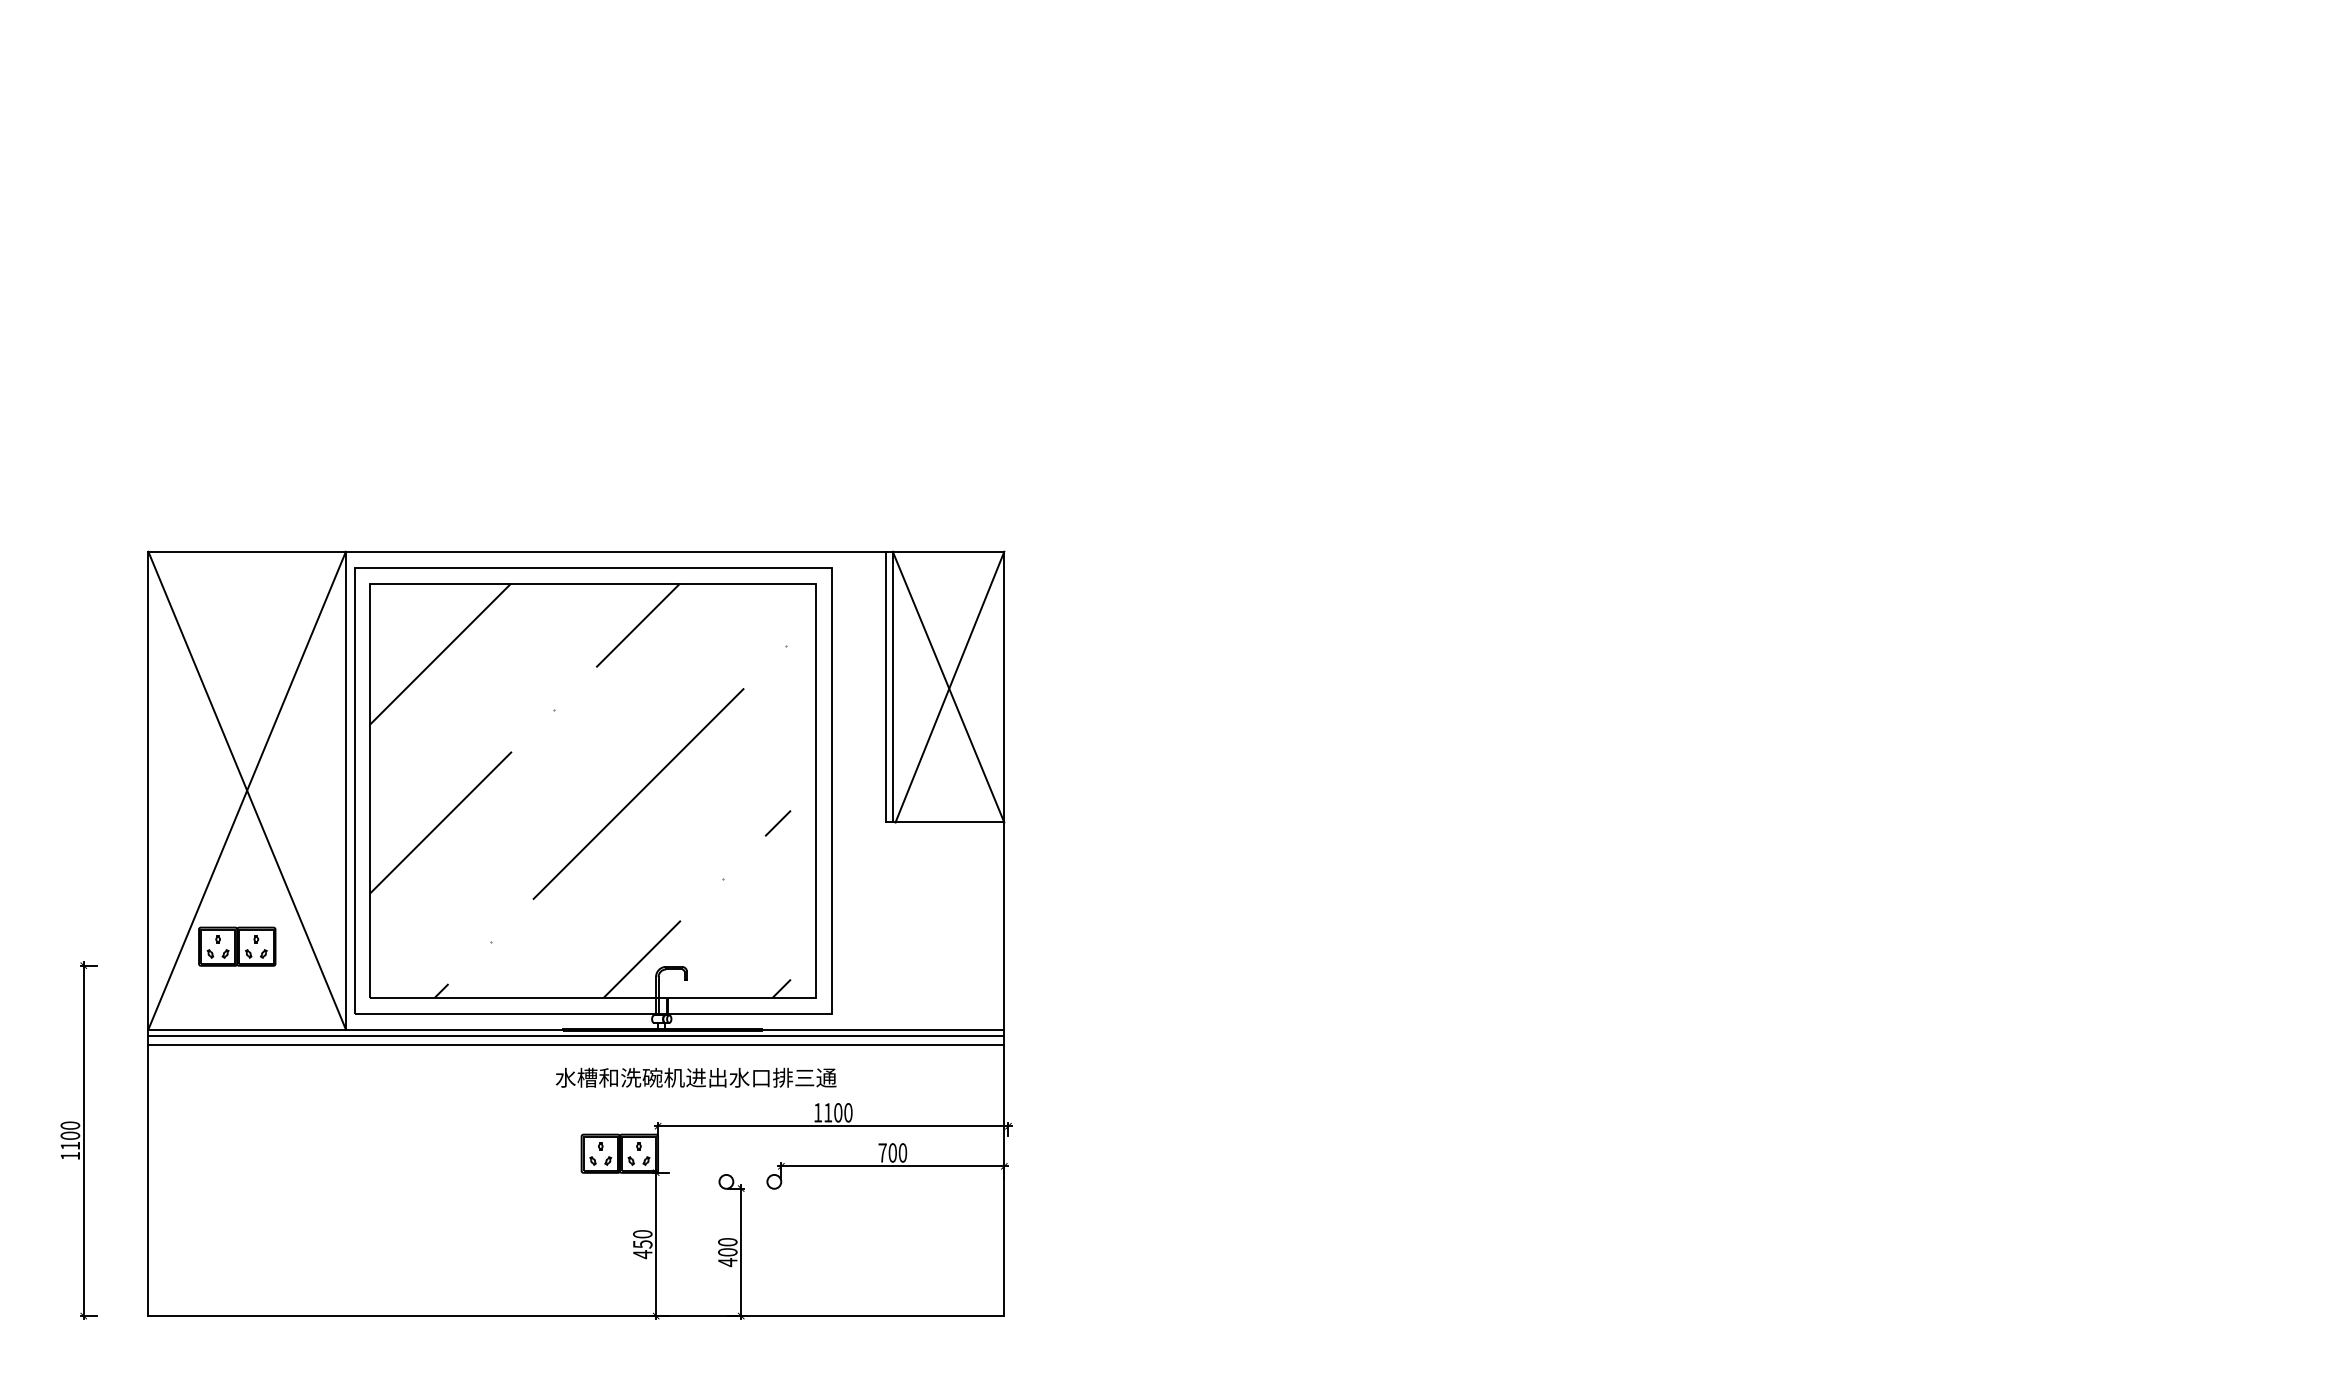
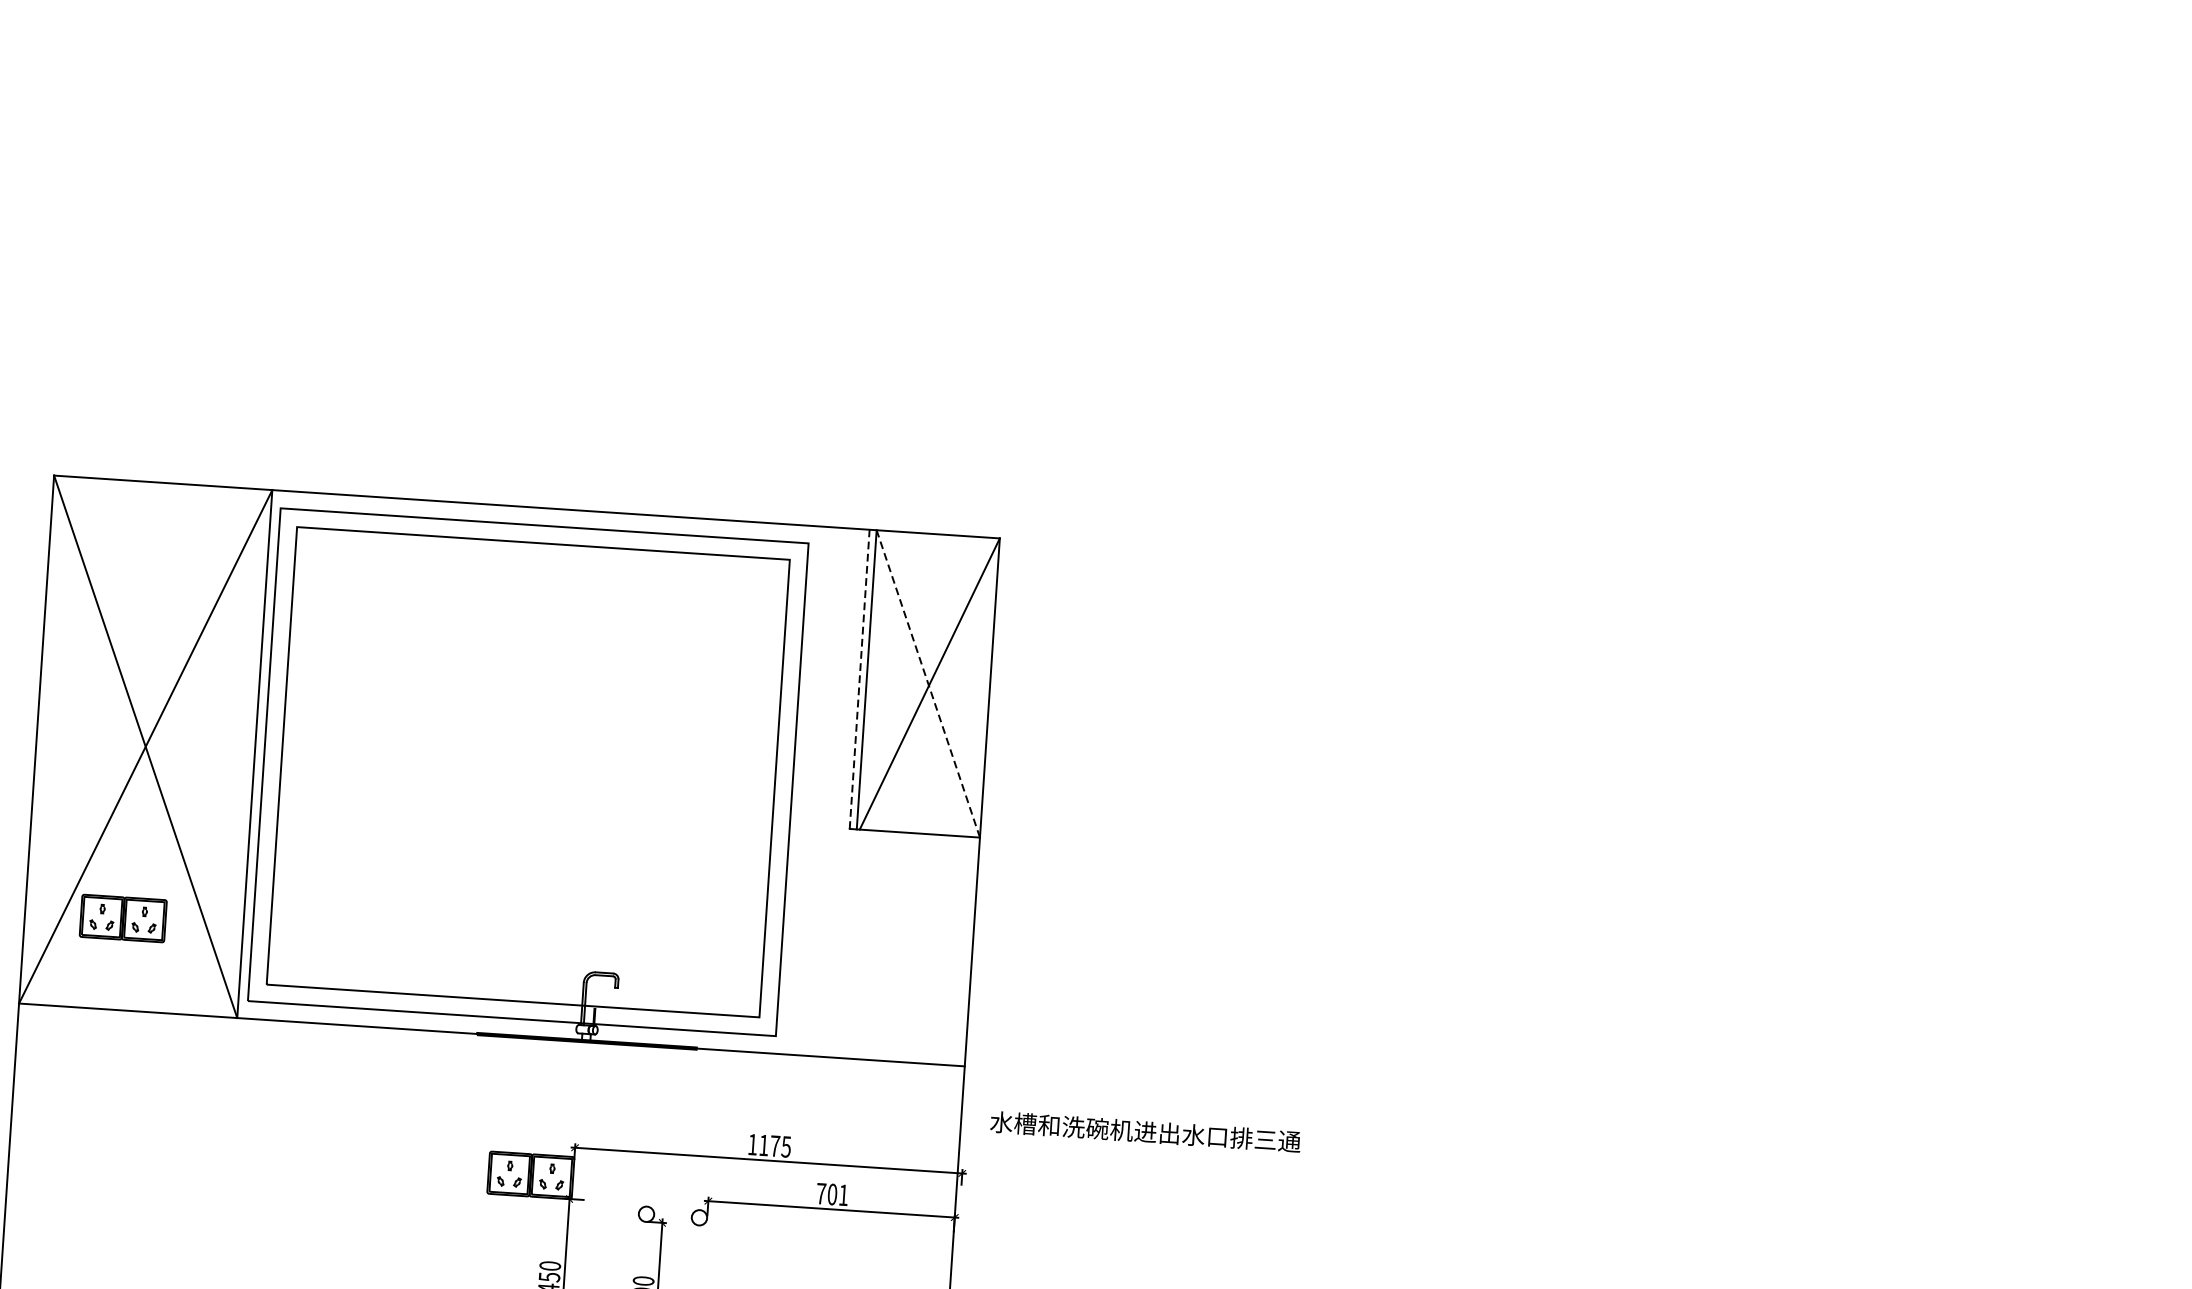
line: (886, 686) -> (859, 678), solid -> dashed
line: (948, 686) -> (928, 683), solid -> dashed
hatch: (580, 790) -> (514, 771), removed
line: (576, 1035) -> (491, 1041), removed
line: (576, 1045) -> (490, 1052), removed
text: (695, 1077) -> (1144, 1131), moved
text: (843, 1112) -> (780, 1146), 1100 -> 1175
text: (902, 1152) -> (843, 1194), 700 -> 701

